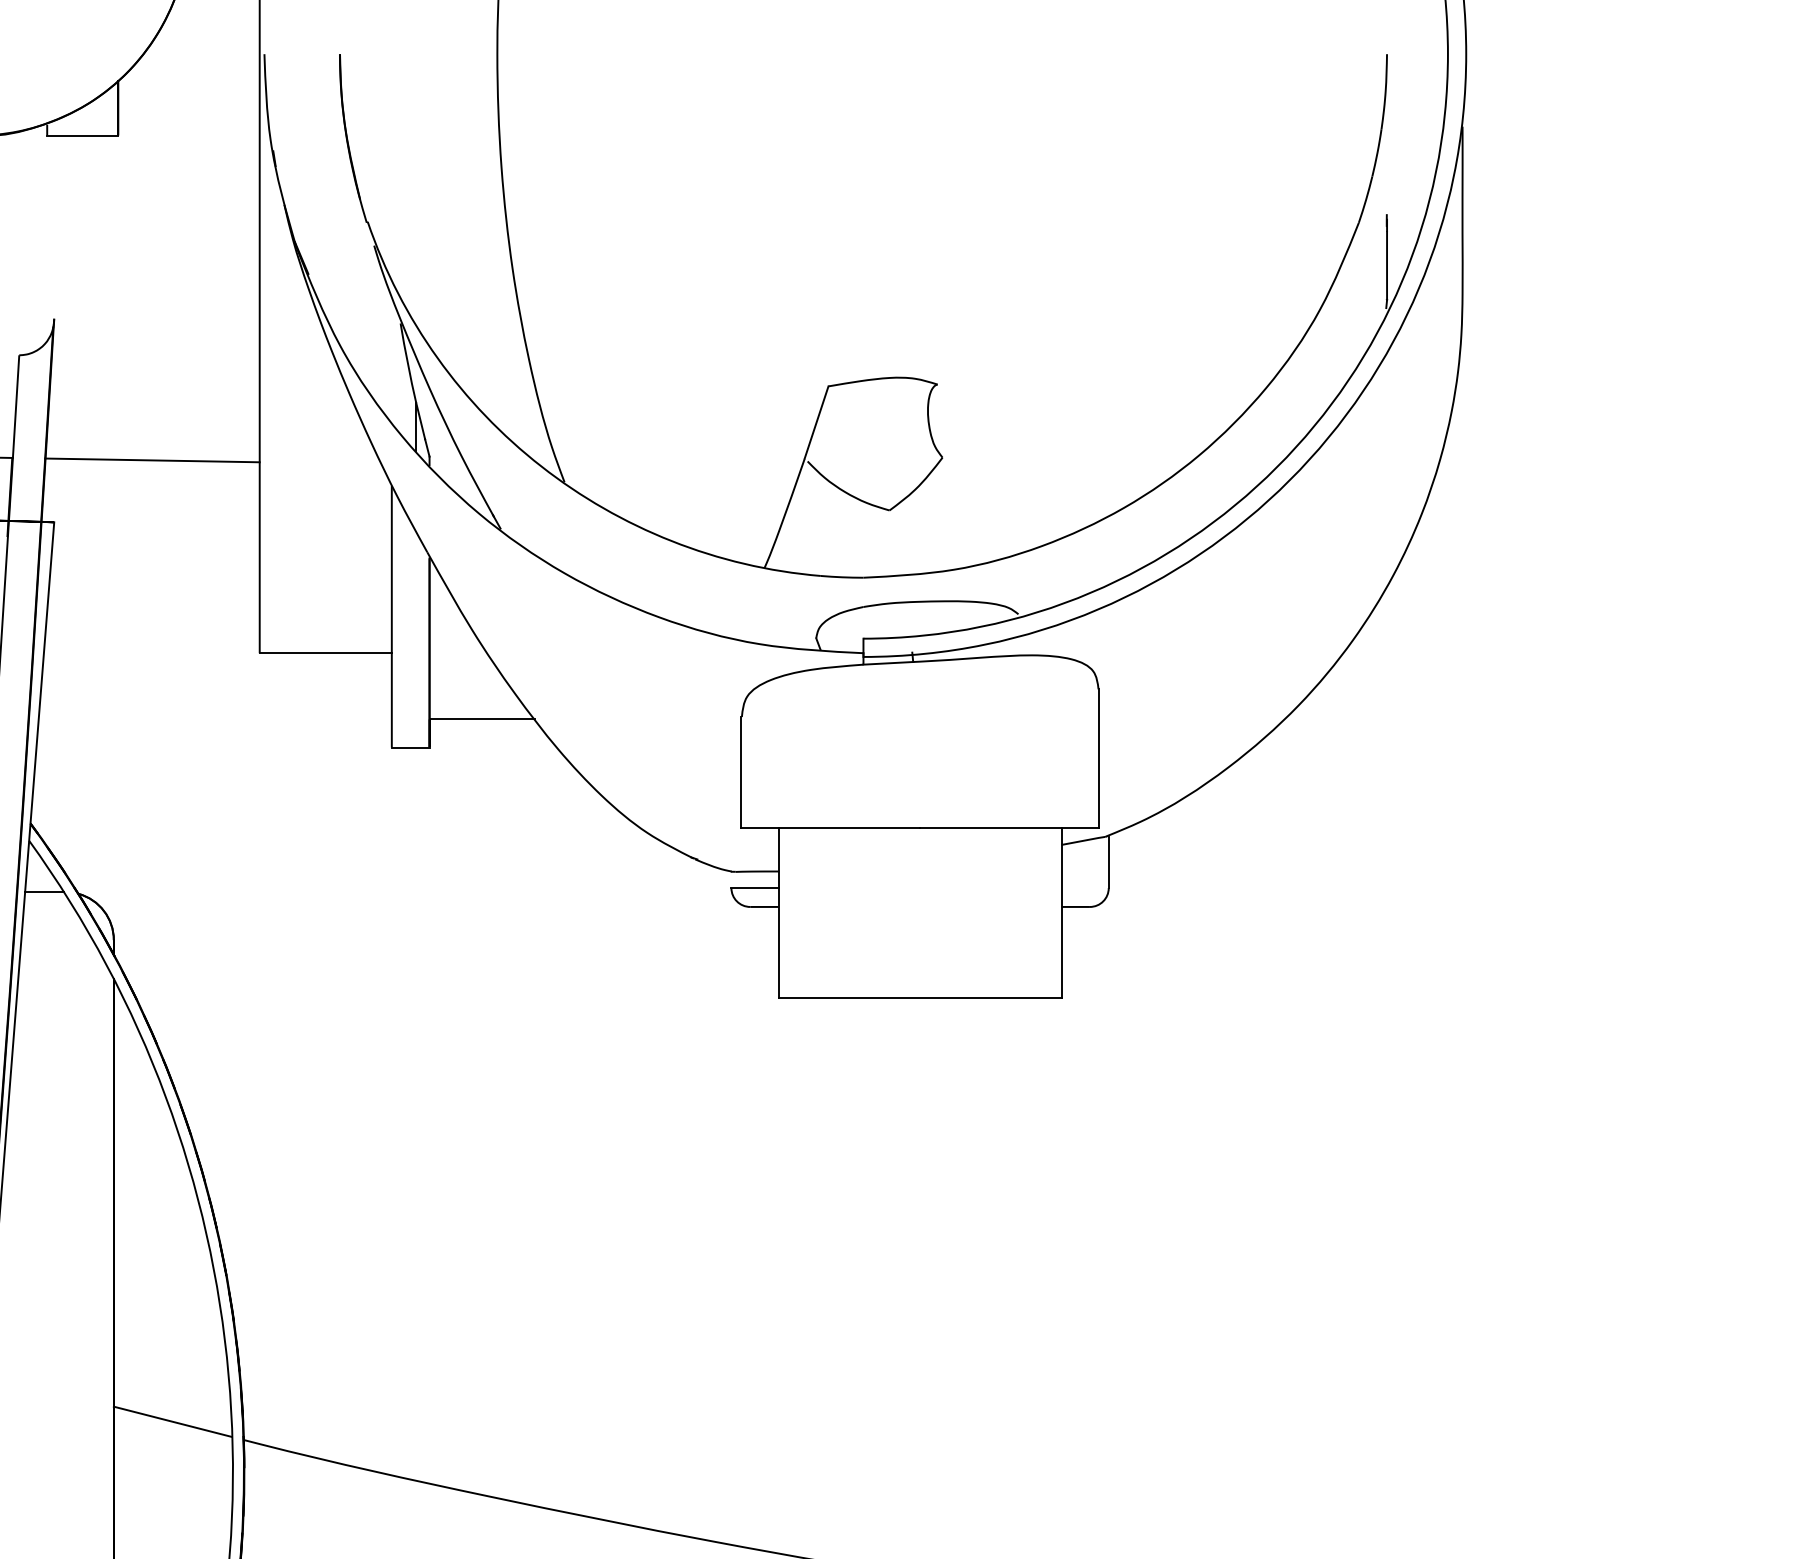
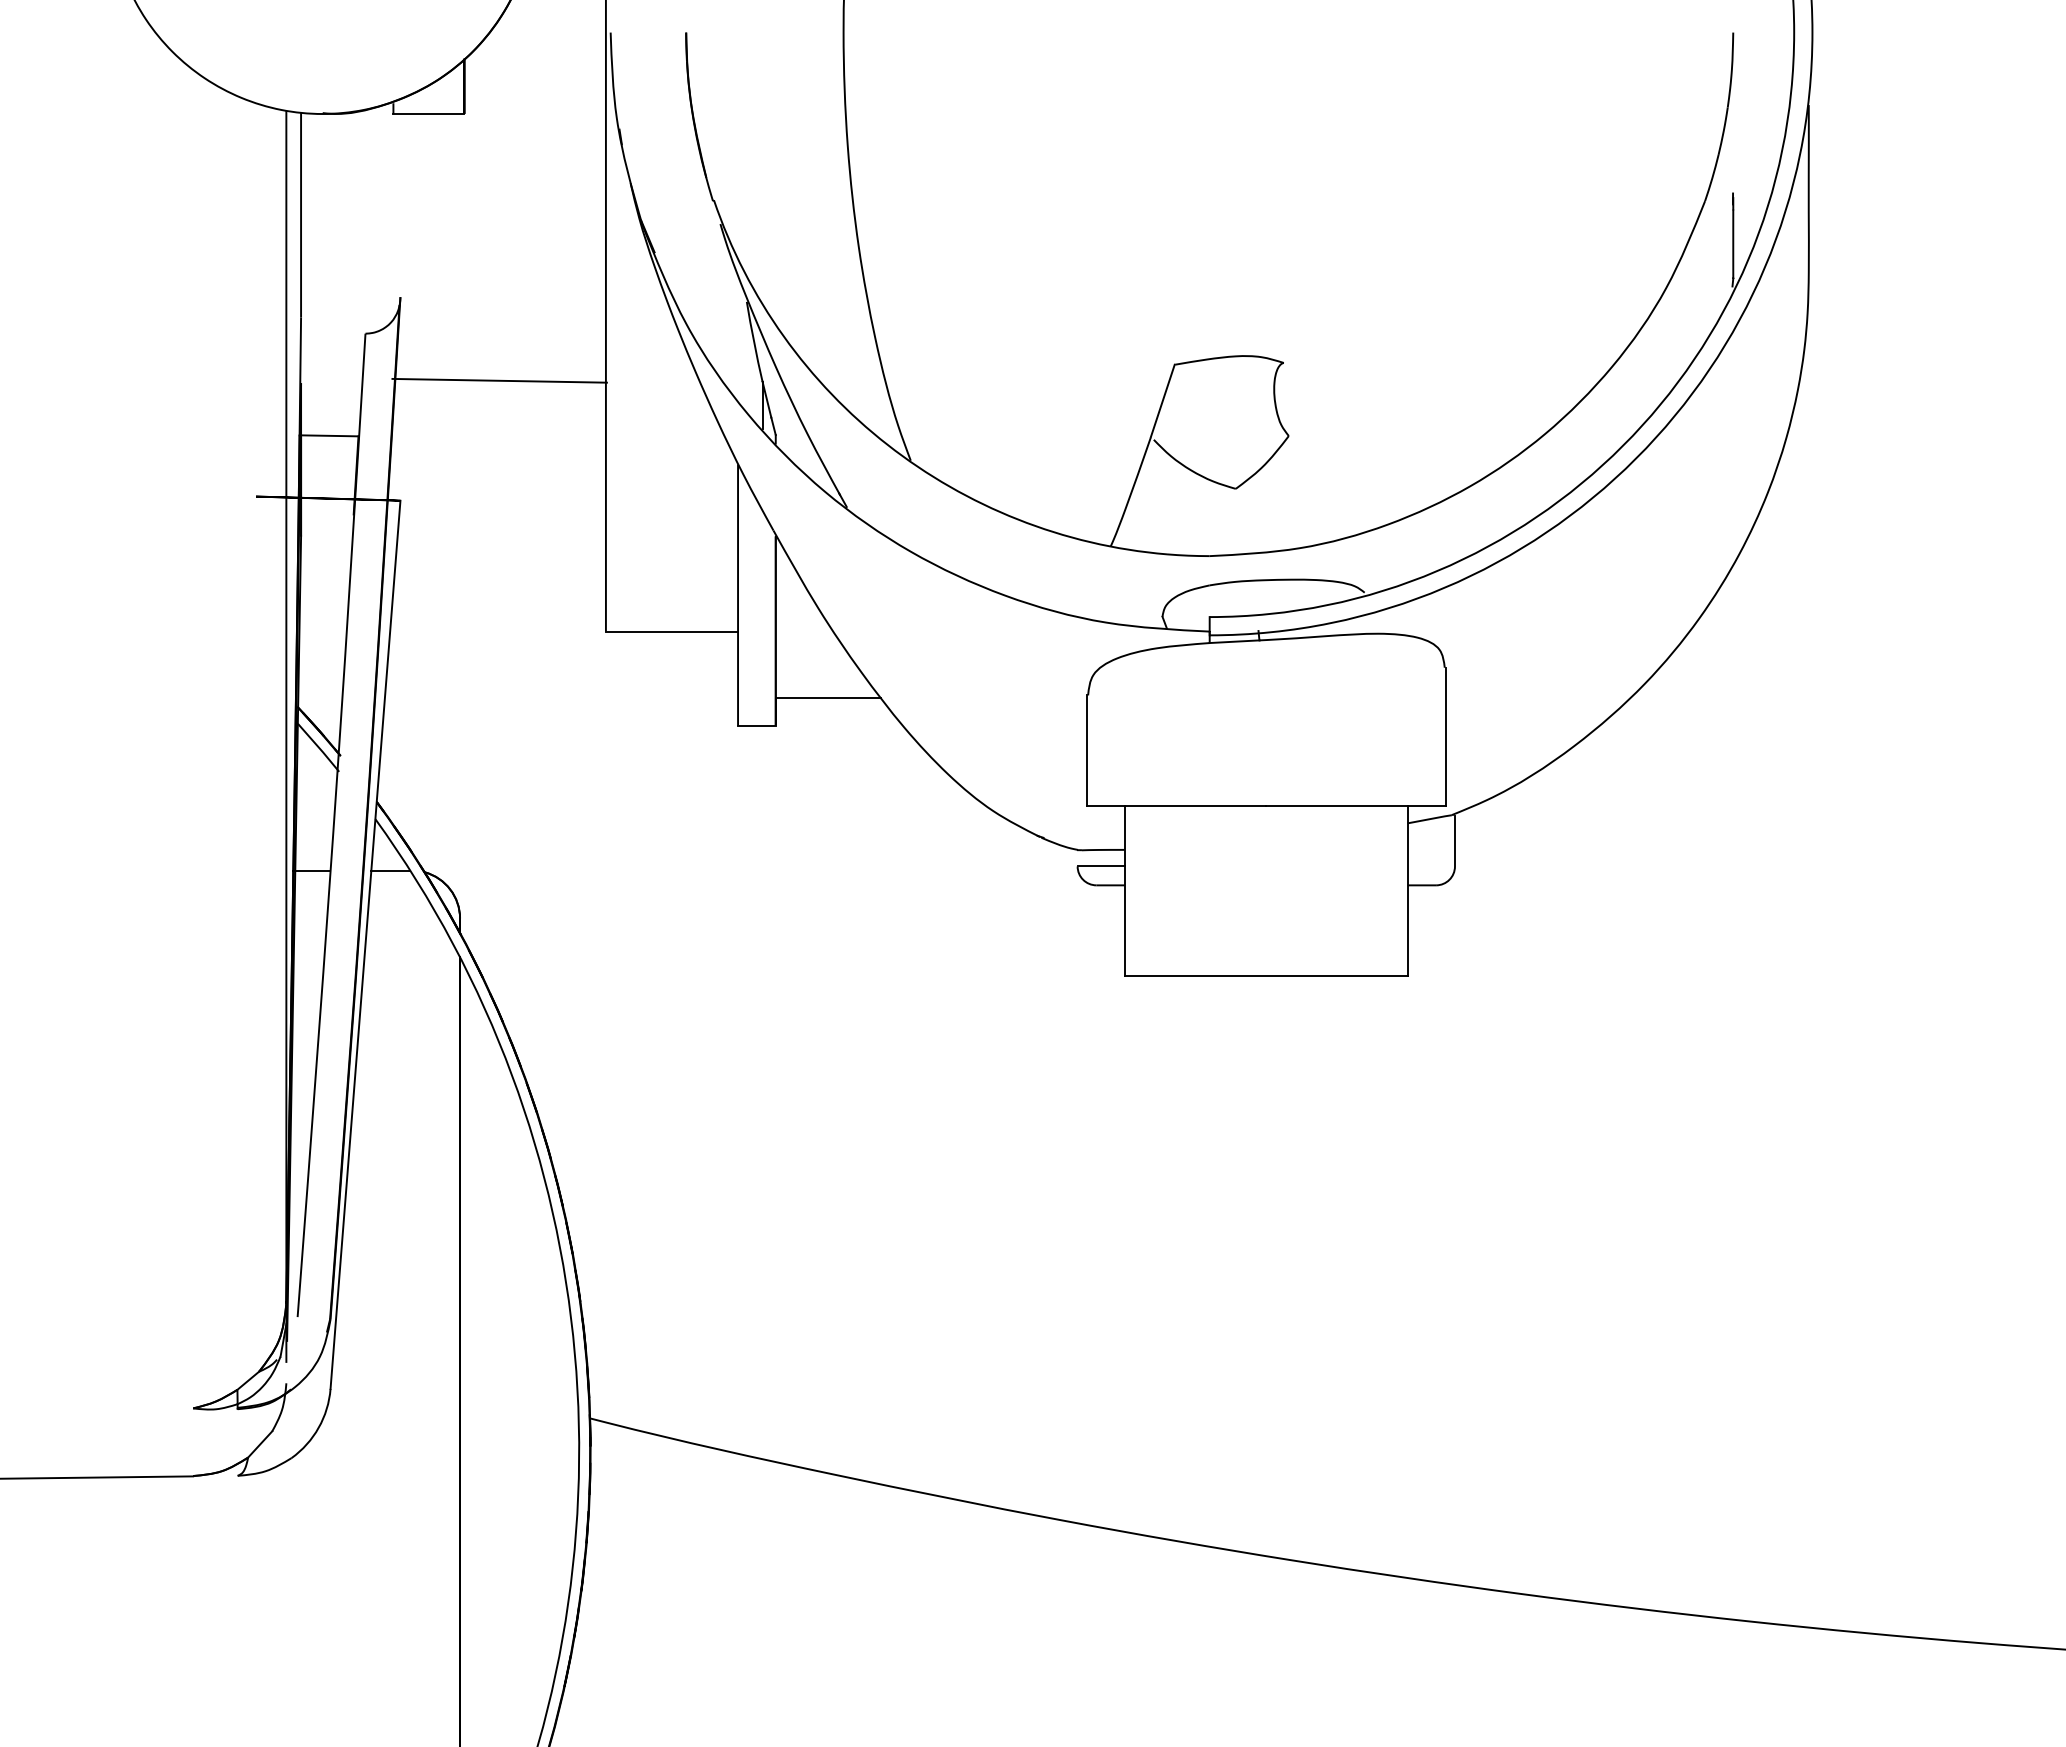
line: (152, 460) -> (499, 380), moved
line: (172, 1422) -> (518, 1400), removed

